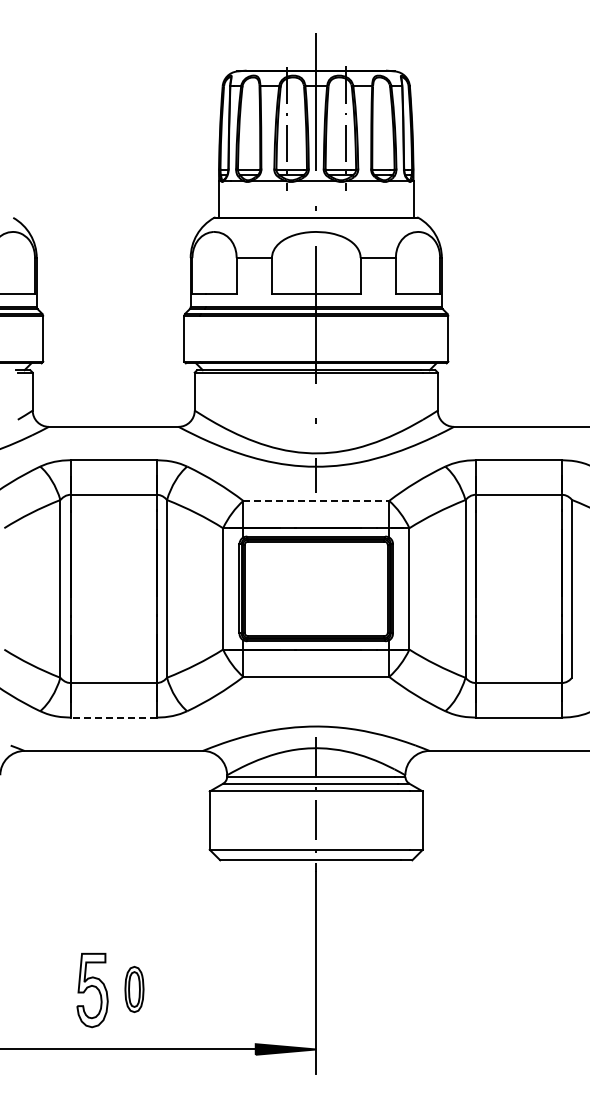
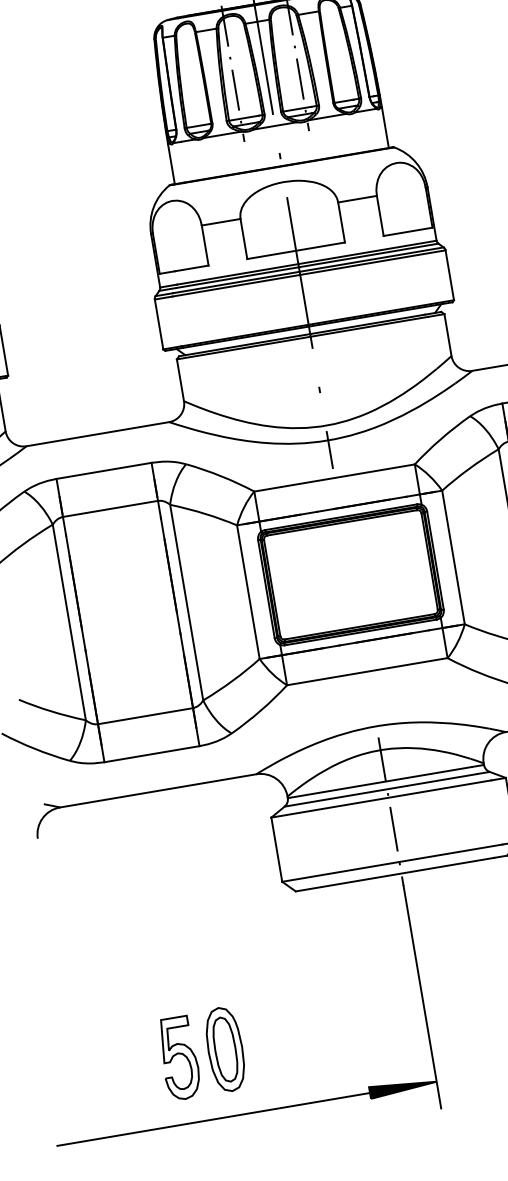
line: (316, 500) -> (334, 477), dashed -> solid
line: (113, 717) -> (151, 754), dashed -> solid
part: (134, 989) -> (225, 1049), size x1.67

